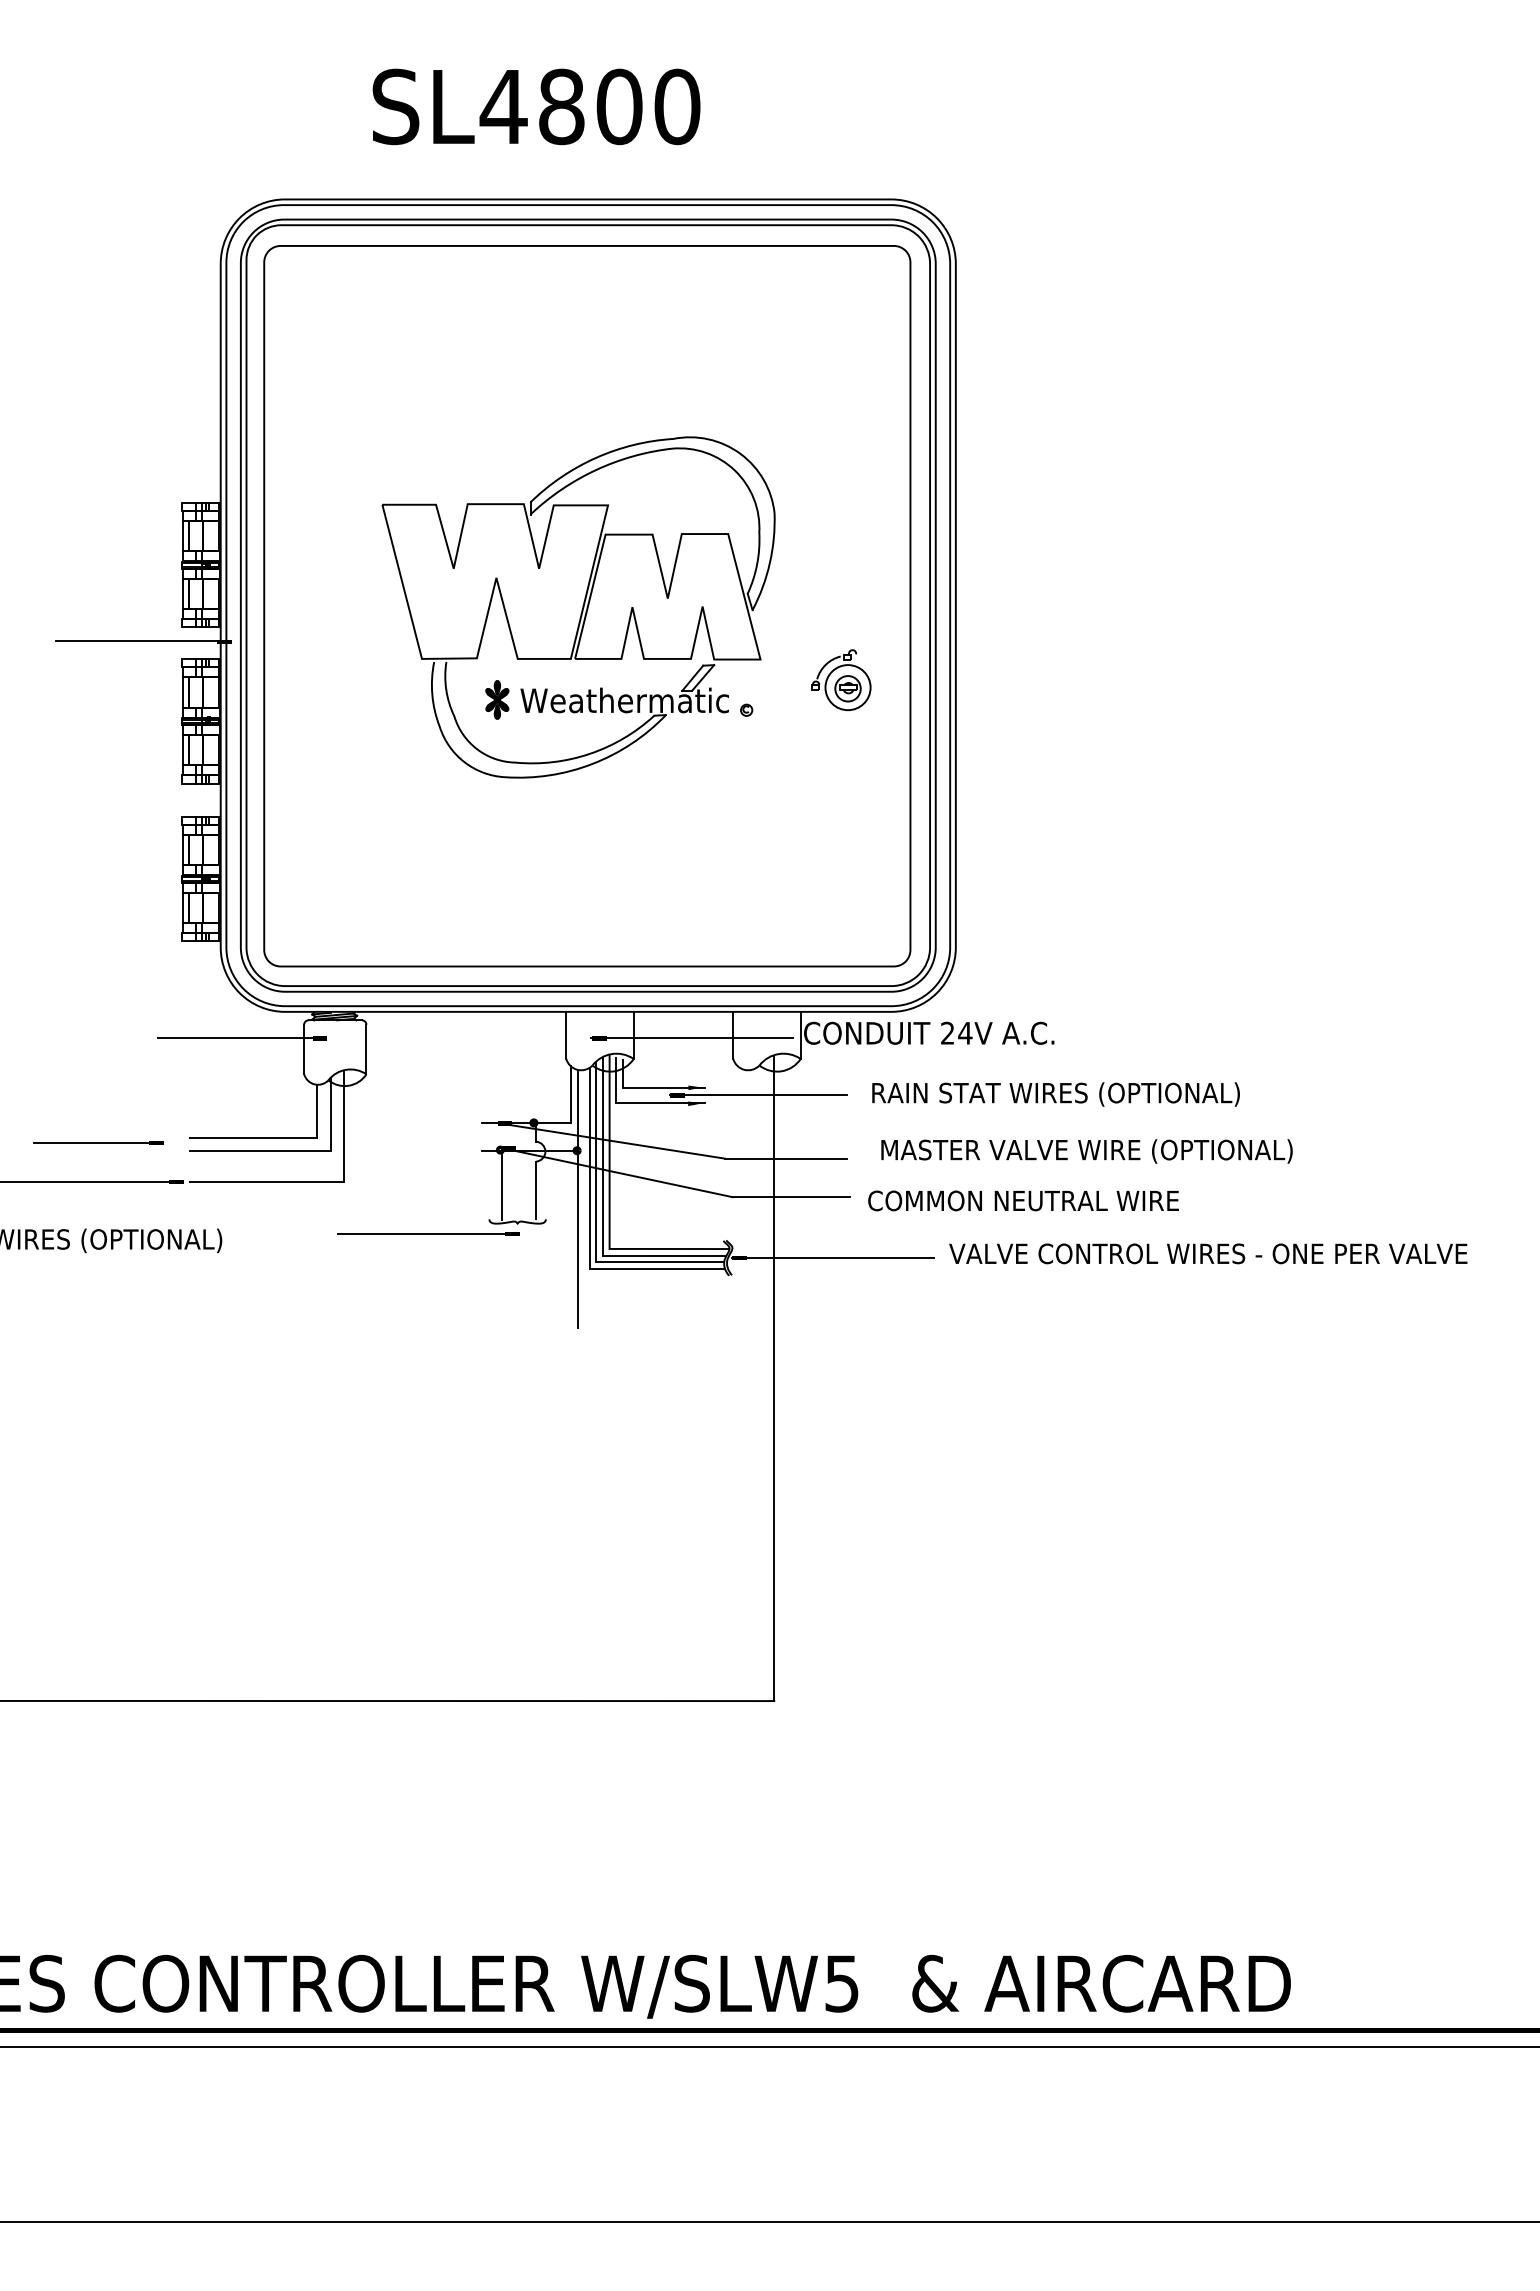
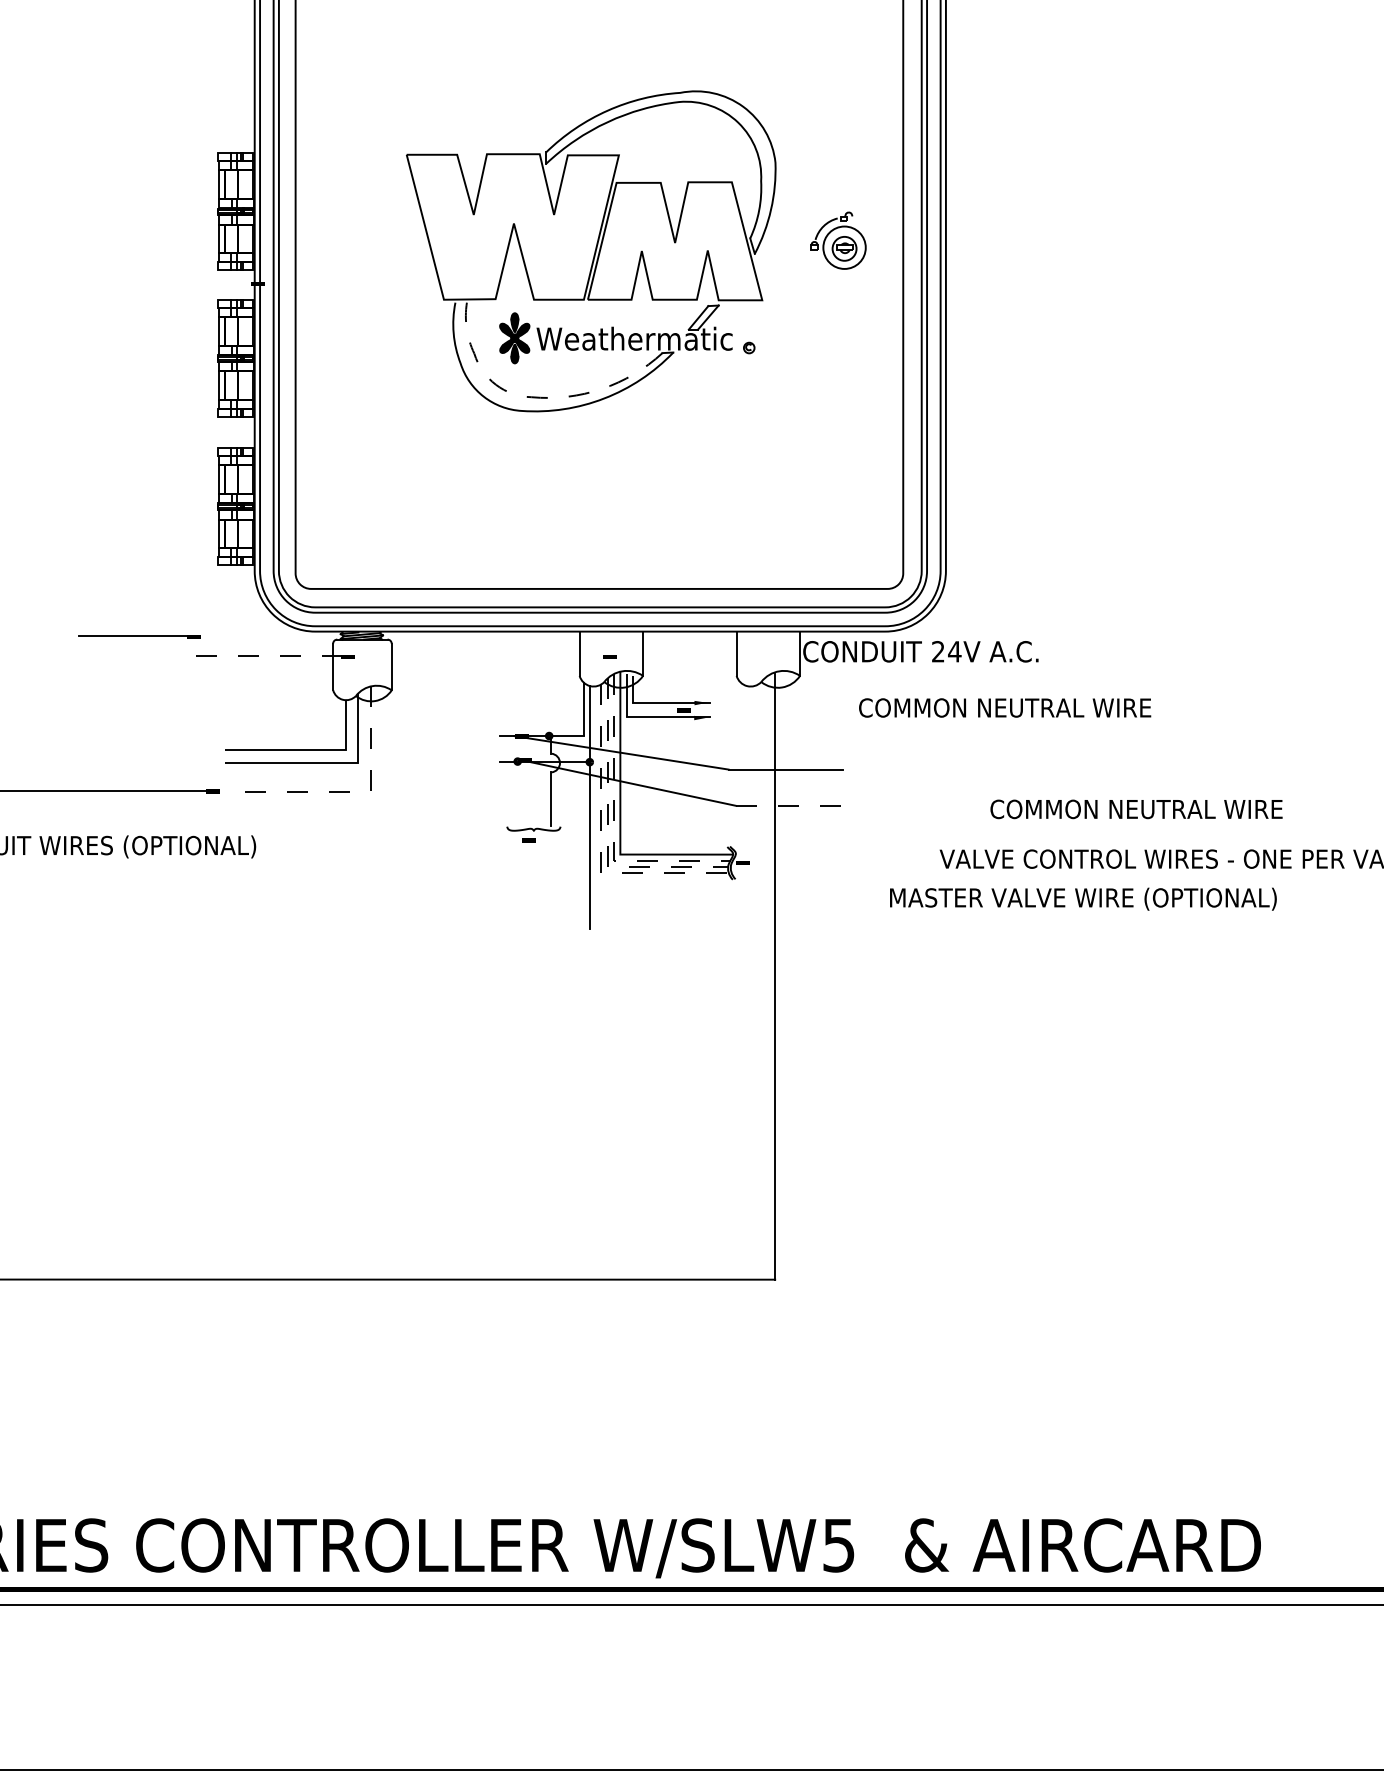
line: (141, 641) -> (180, 283), removed
part: (841, 680) -> (838, 241), moved
part: (497, 699) -> (514, 337), size x1.4
line: (518, 762) -> (534, 397), solid -> dashed
line: (241, 1038) -> (274, 656), solid -> dashed
line: (691, 1038) -> (697, 656), removed
text: (1051, 1094) -> (1035, 709), RAIN STAT WIRES (OPTIONAL) -> COMMON NEUTRAL WIRE
line: (757, 1095) -> (759, 710), removed
part: (98, 1142) -> (139, 635), moved
text: (1086, 1151) -> (1082, 899), moved
line: (322, 1182) -> (350, 792), solid -> dashed
line: (501, 1184) -> (518, 793), removed
line: (791, 1197) -> (791, 806), solid -> dashed
text: (1023, 1200) -> (1136, 808), moved
line: (602, 1218) -> (613, 825), solid -> dashed
line: (596, 1226) -> (608, 833), solid -> dashed
line: (426, 1233) -> (448, 840), removed
line: (589, 1237) -> (601, 843), solid -> dashed
line: (832, 1257) -> (829, 862), removed

